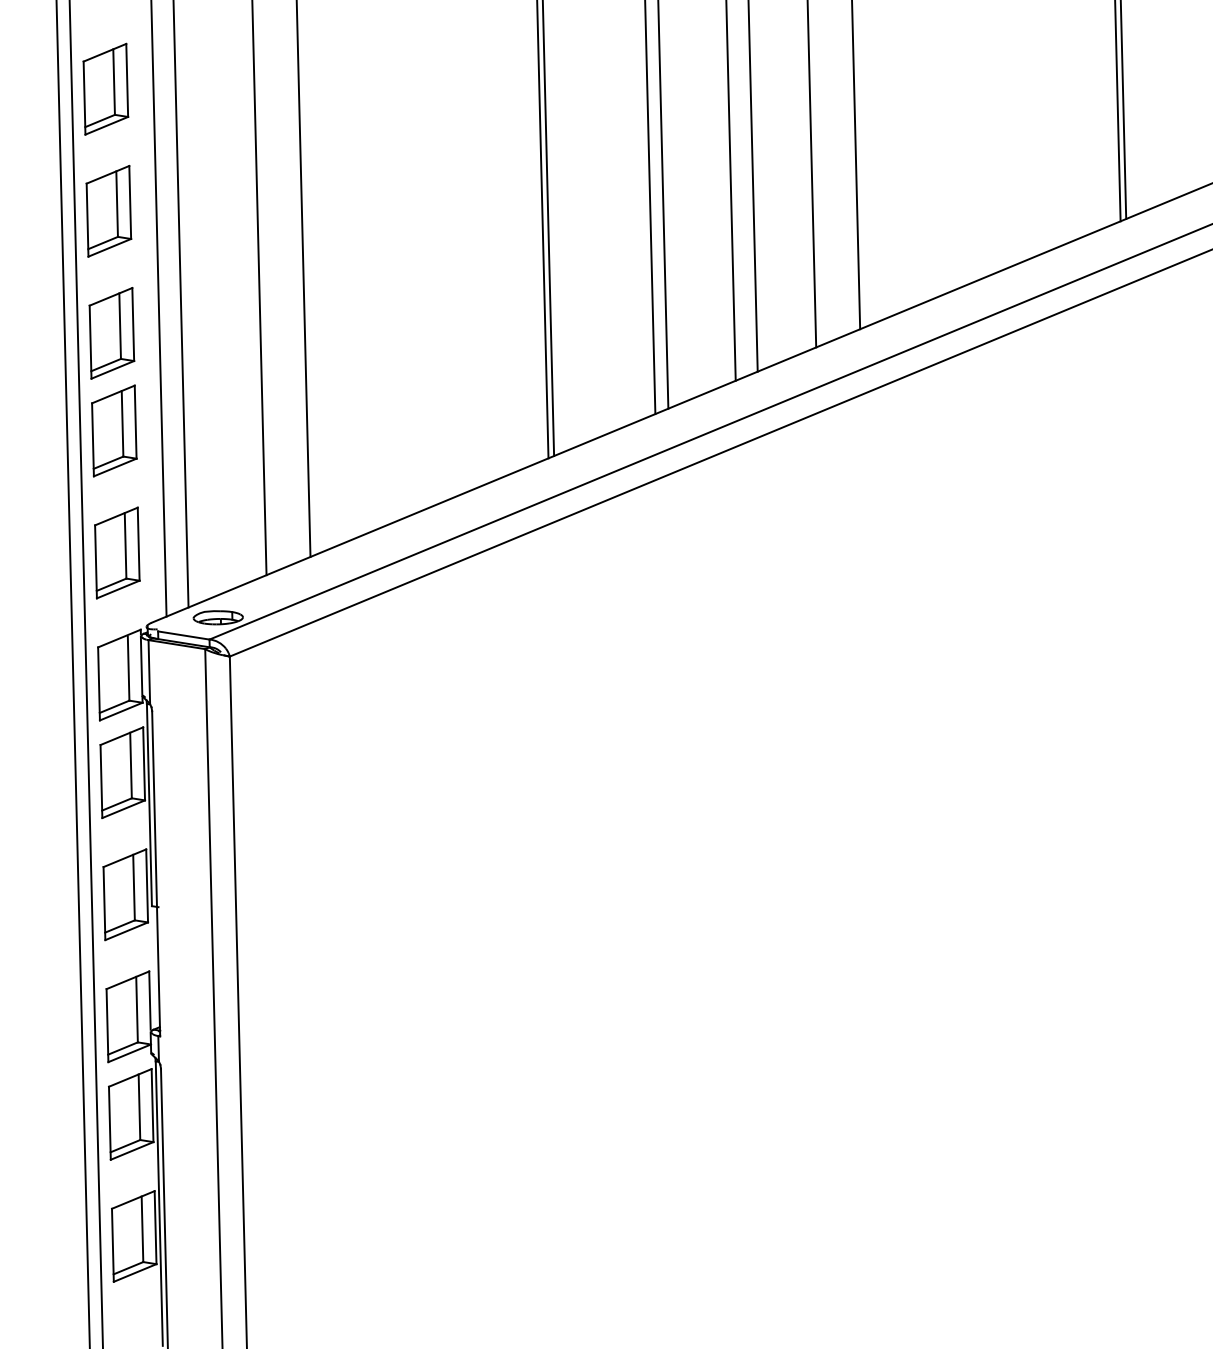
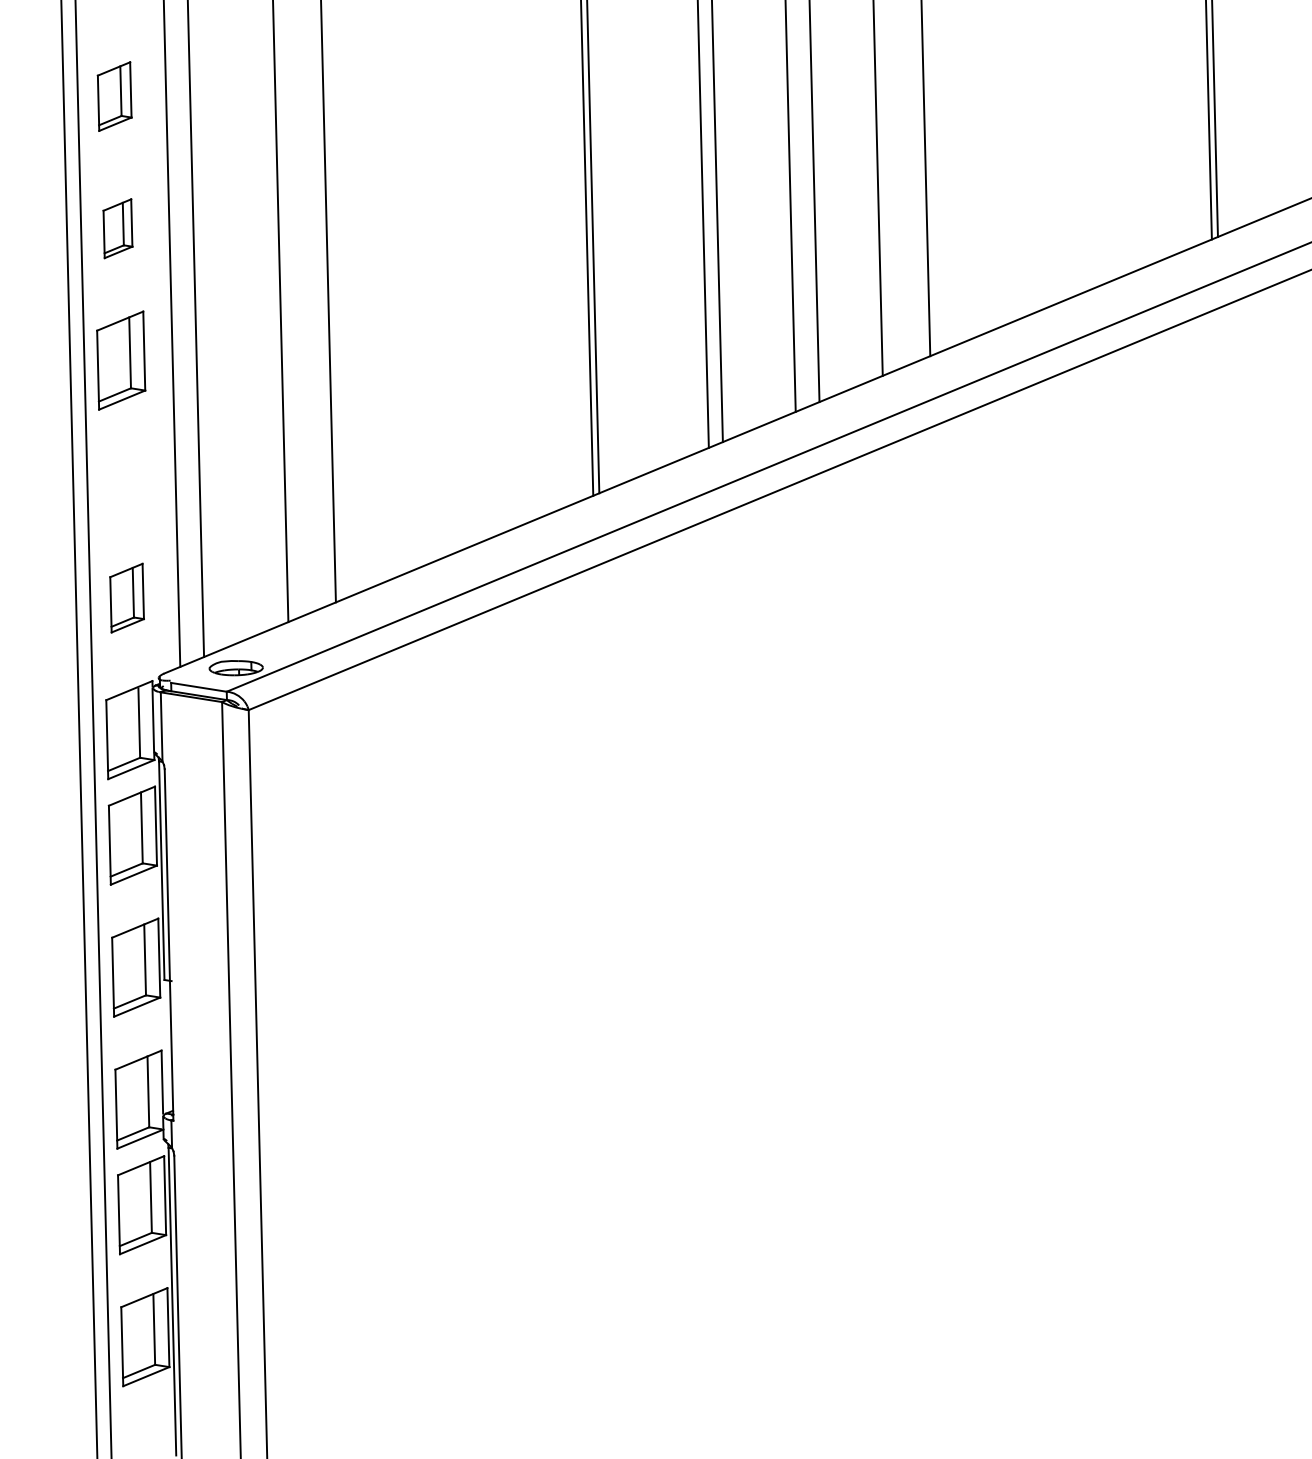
part: (105, 88) -> (114, 95), size x0.7
part: (108, 211) -> (117, 228), size x0.6
part: (114, 430) -> (124, 465), removed
part: (117, 552) -> (127, 597), size x0.7

